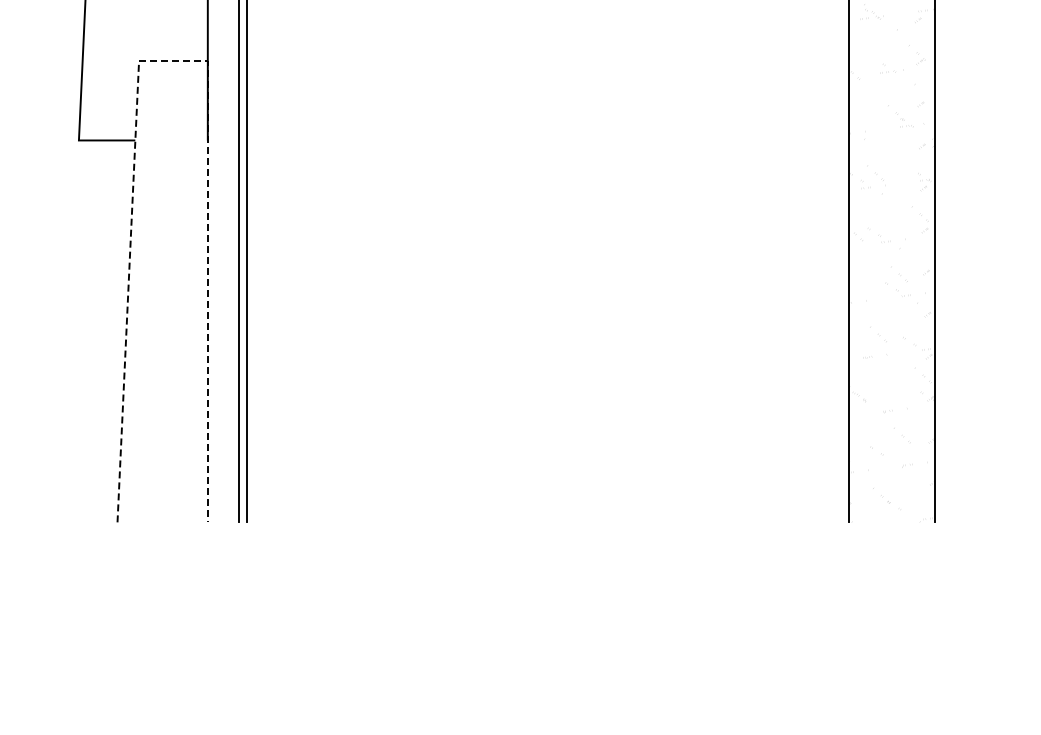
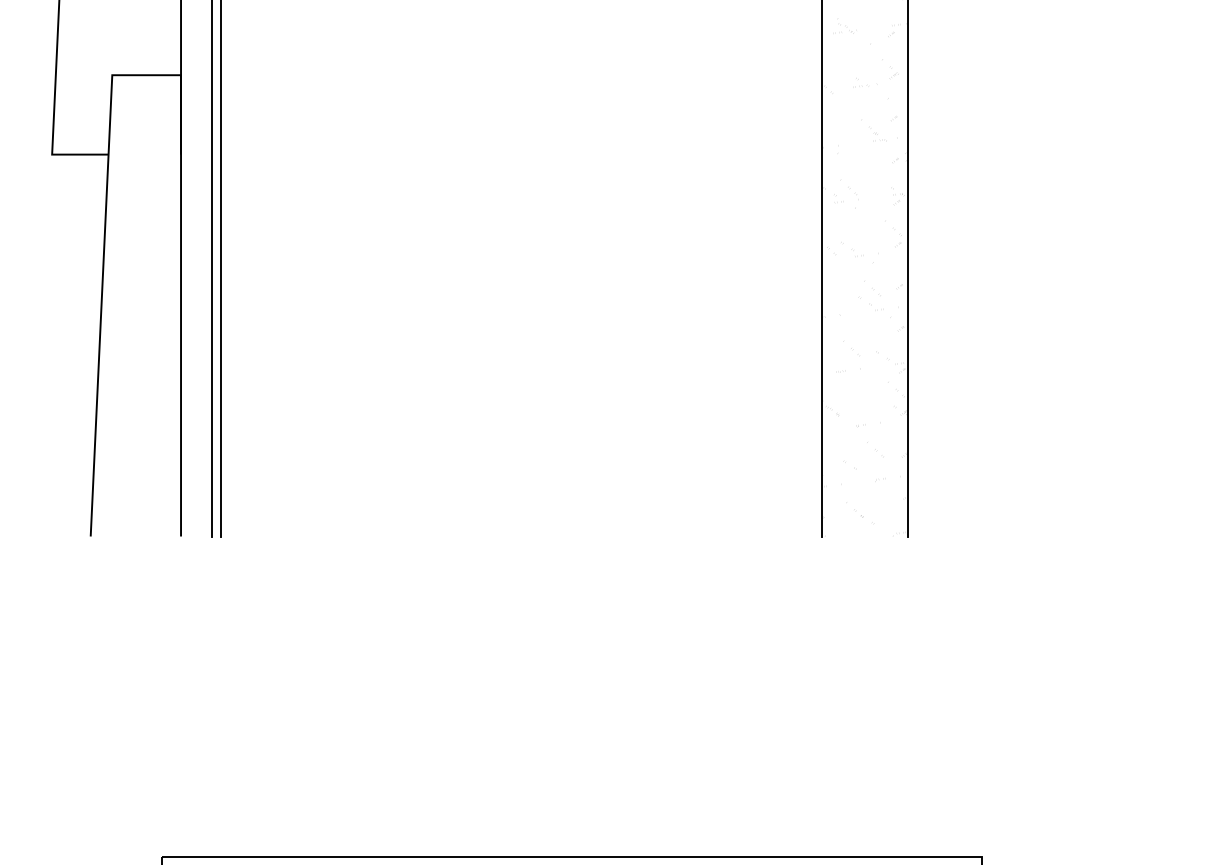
line: (174, 61) -> (147, 75), dashed -> solid

